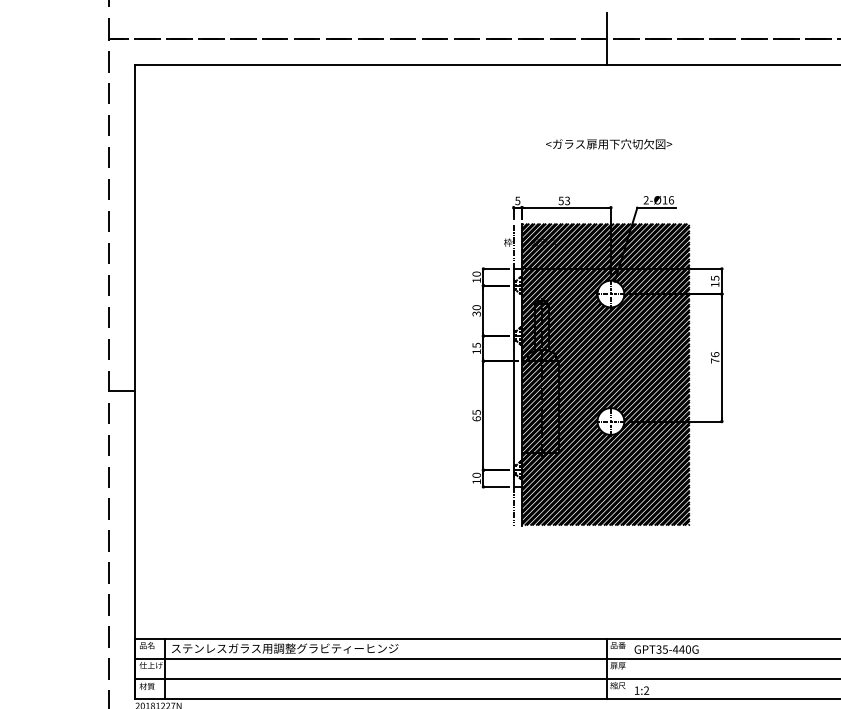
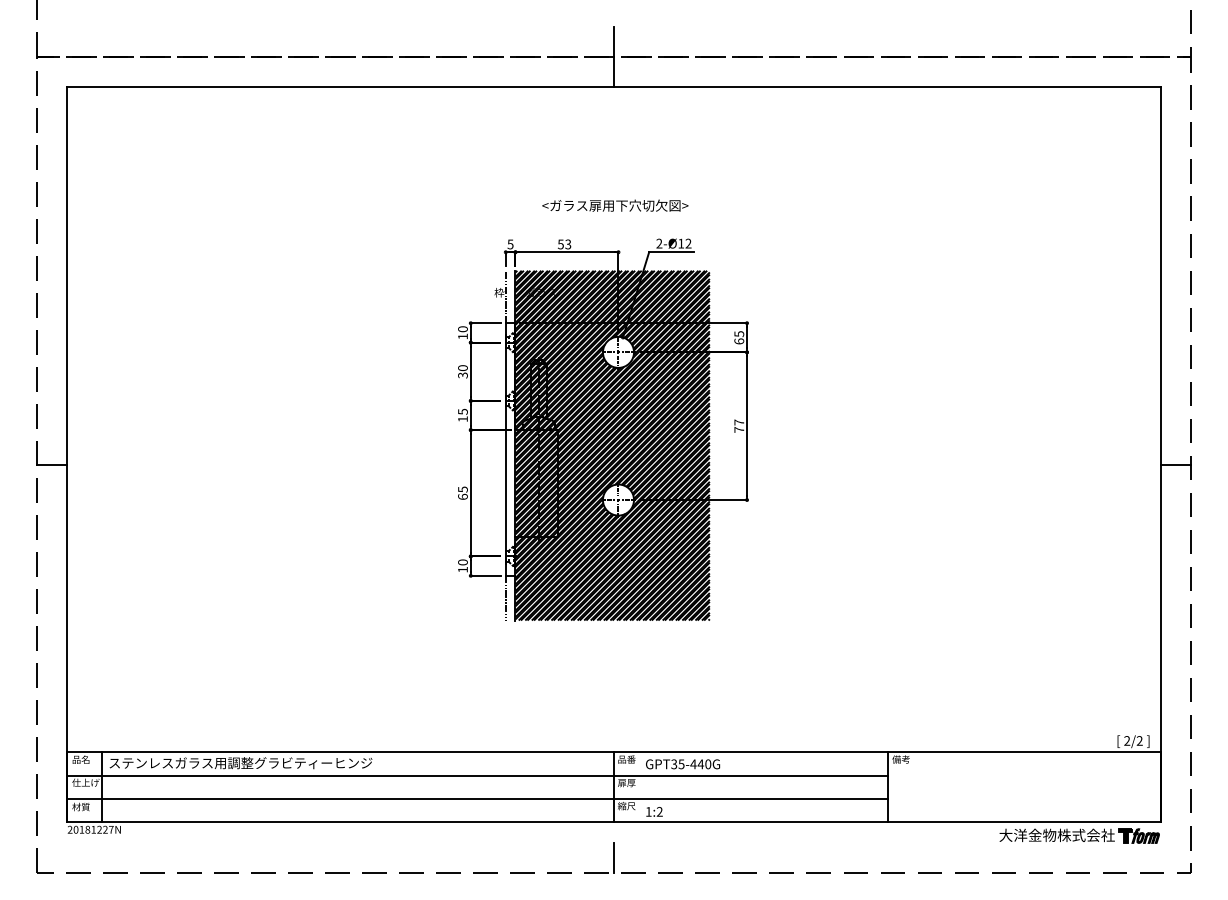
text: (609, 144) -> (615, 205), moved
text: (671, 200) -> (688, 243), 2-Ø16 -> 2-Ø12
text: (715, 284) -> (739, 341), 15 -> 65
text: (715, 354) -> (739, 422), 76 -> 77

